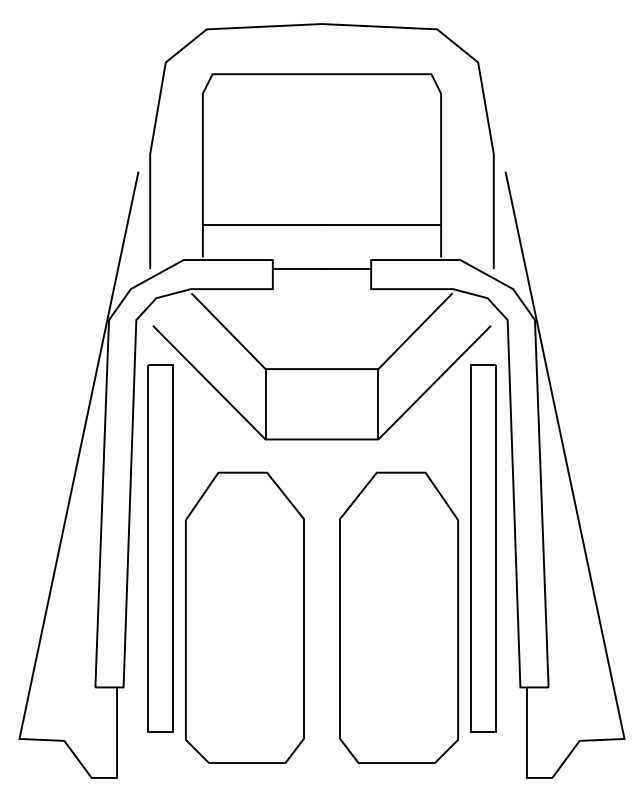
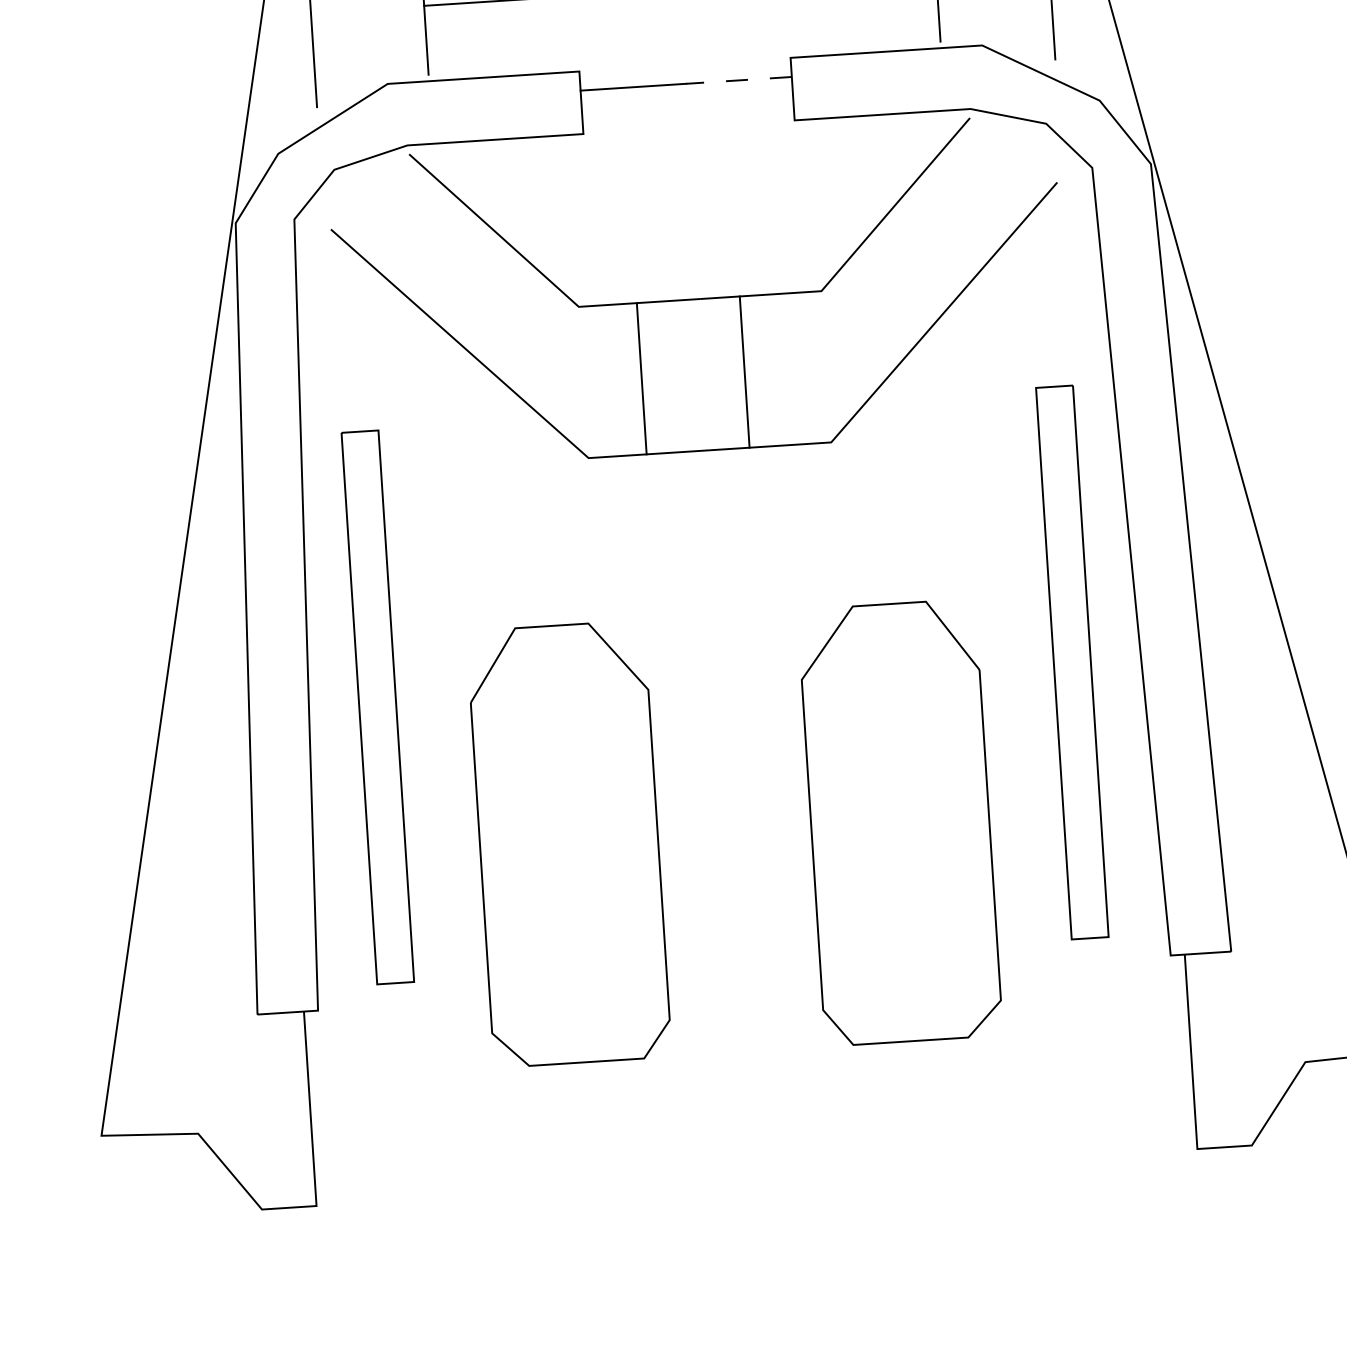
line: (346, 268) -> (738, 79), solid -> dashed
line: (265, 404) -> (641, 379), moved
line: (378, 404) -> (744, 372), moved
part: (160, 548) -> (378, 706), size x0.7
part: (483, 548) -> (1072, 662), size x0.7
part: (244, 617) -> (568, 843), size x0.7
part: (398, 617) -> (899, 822), size x0.7

